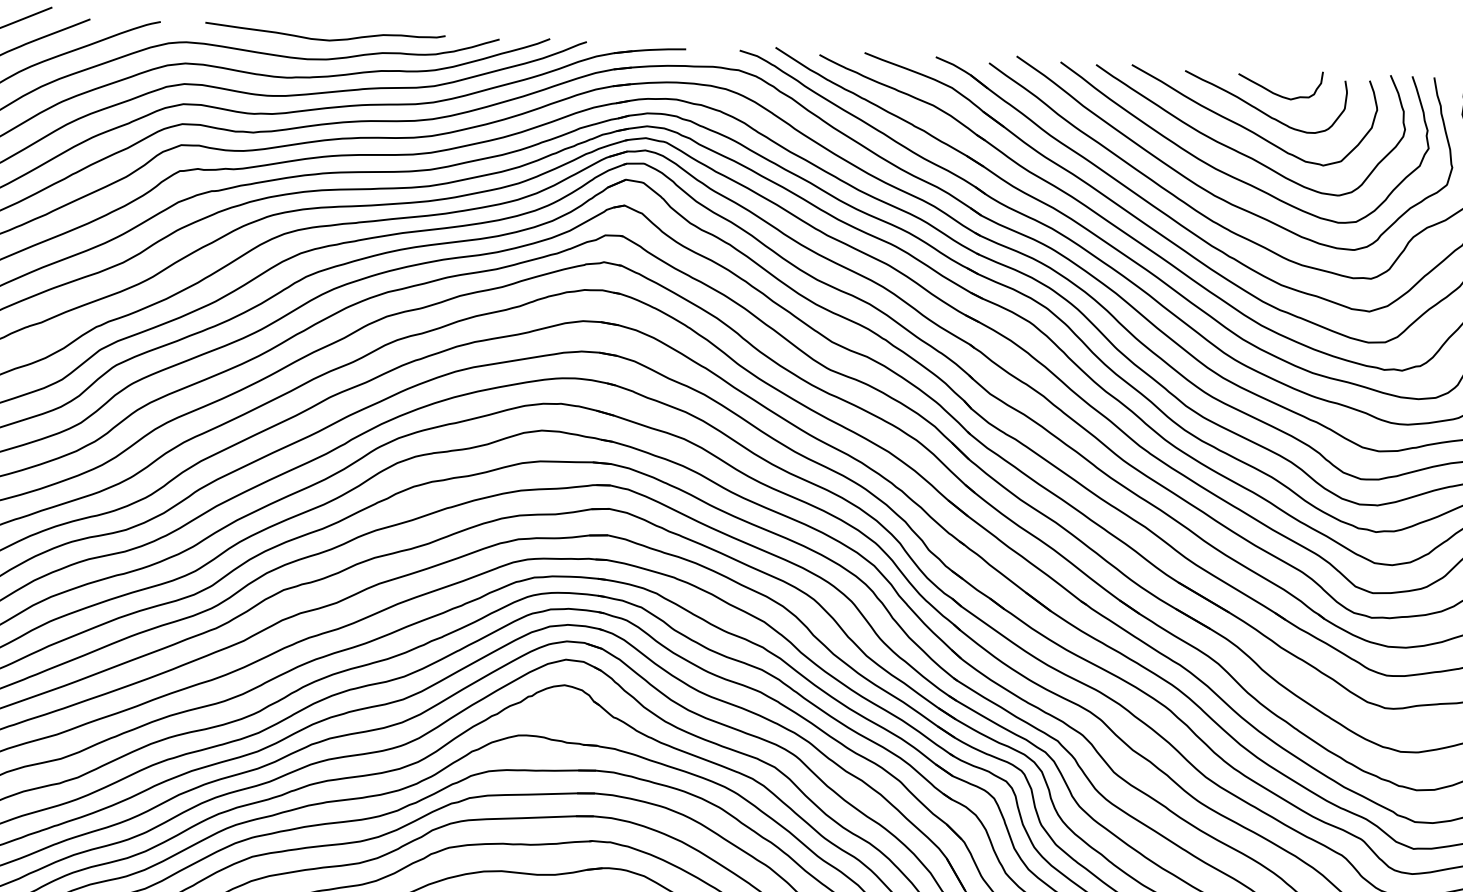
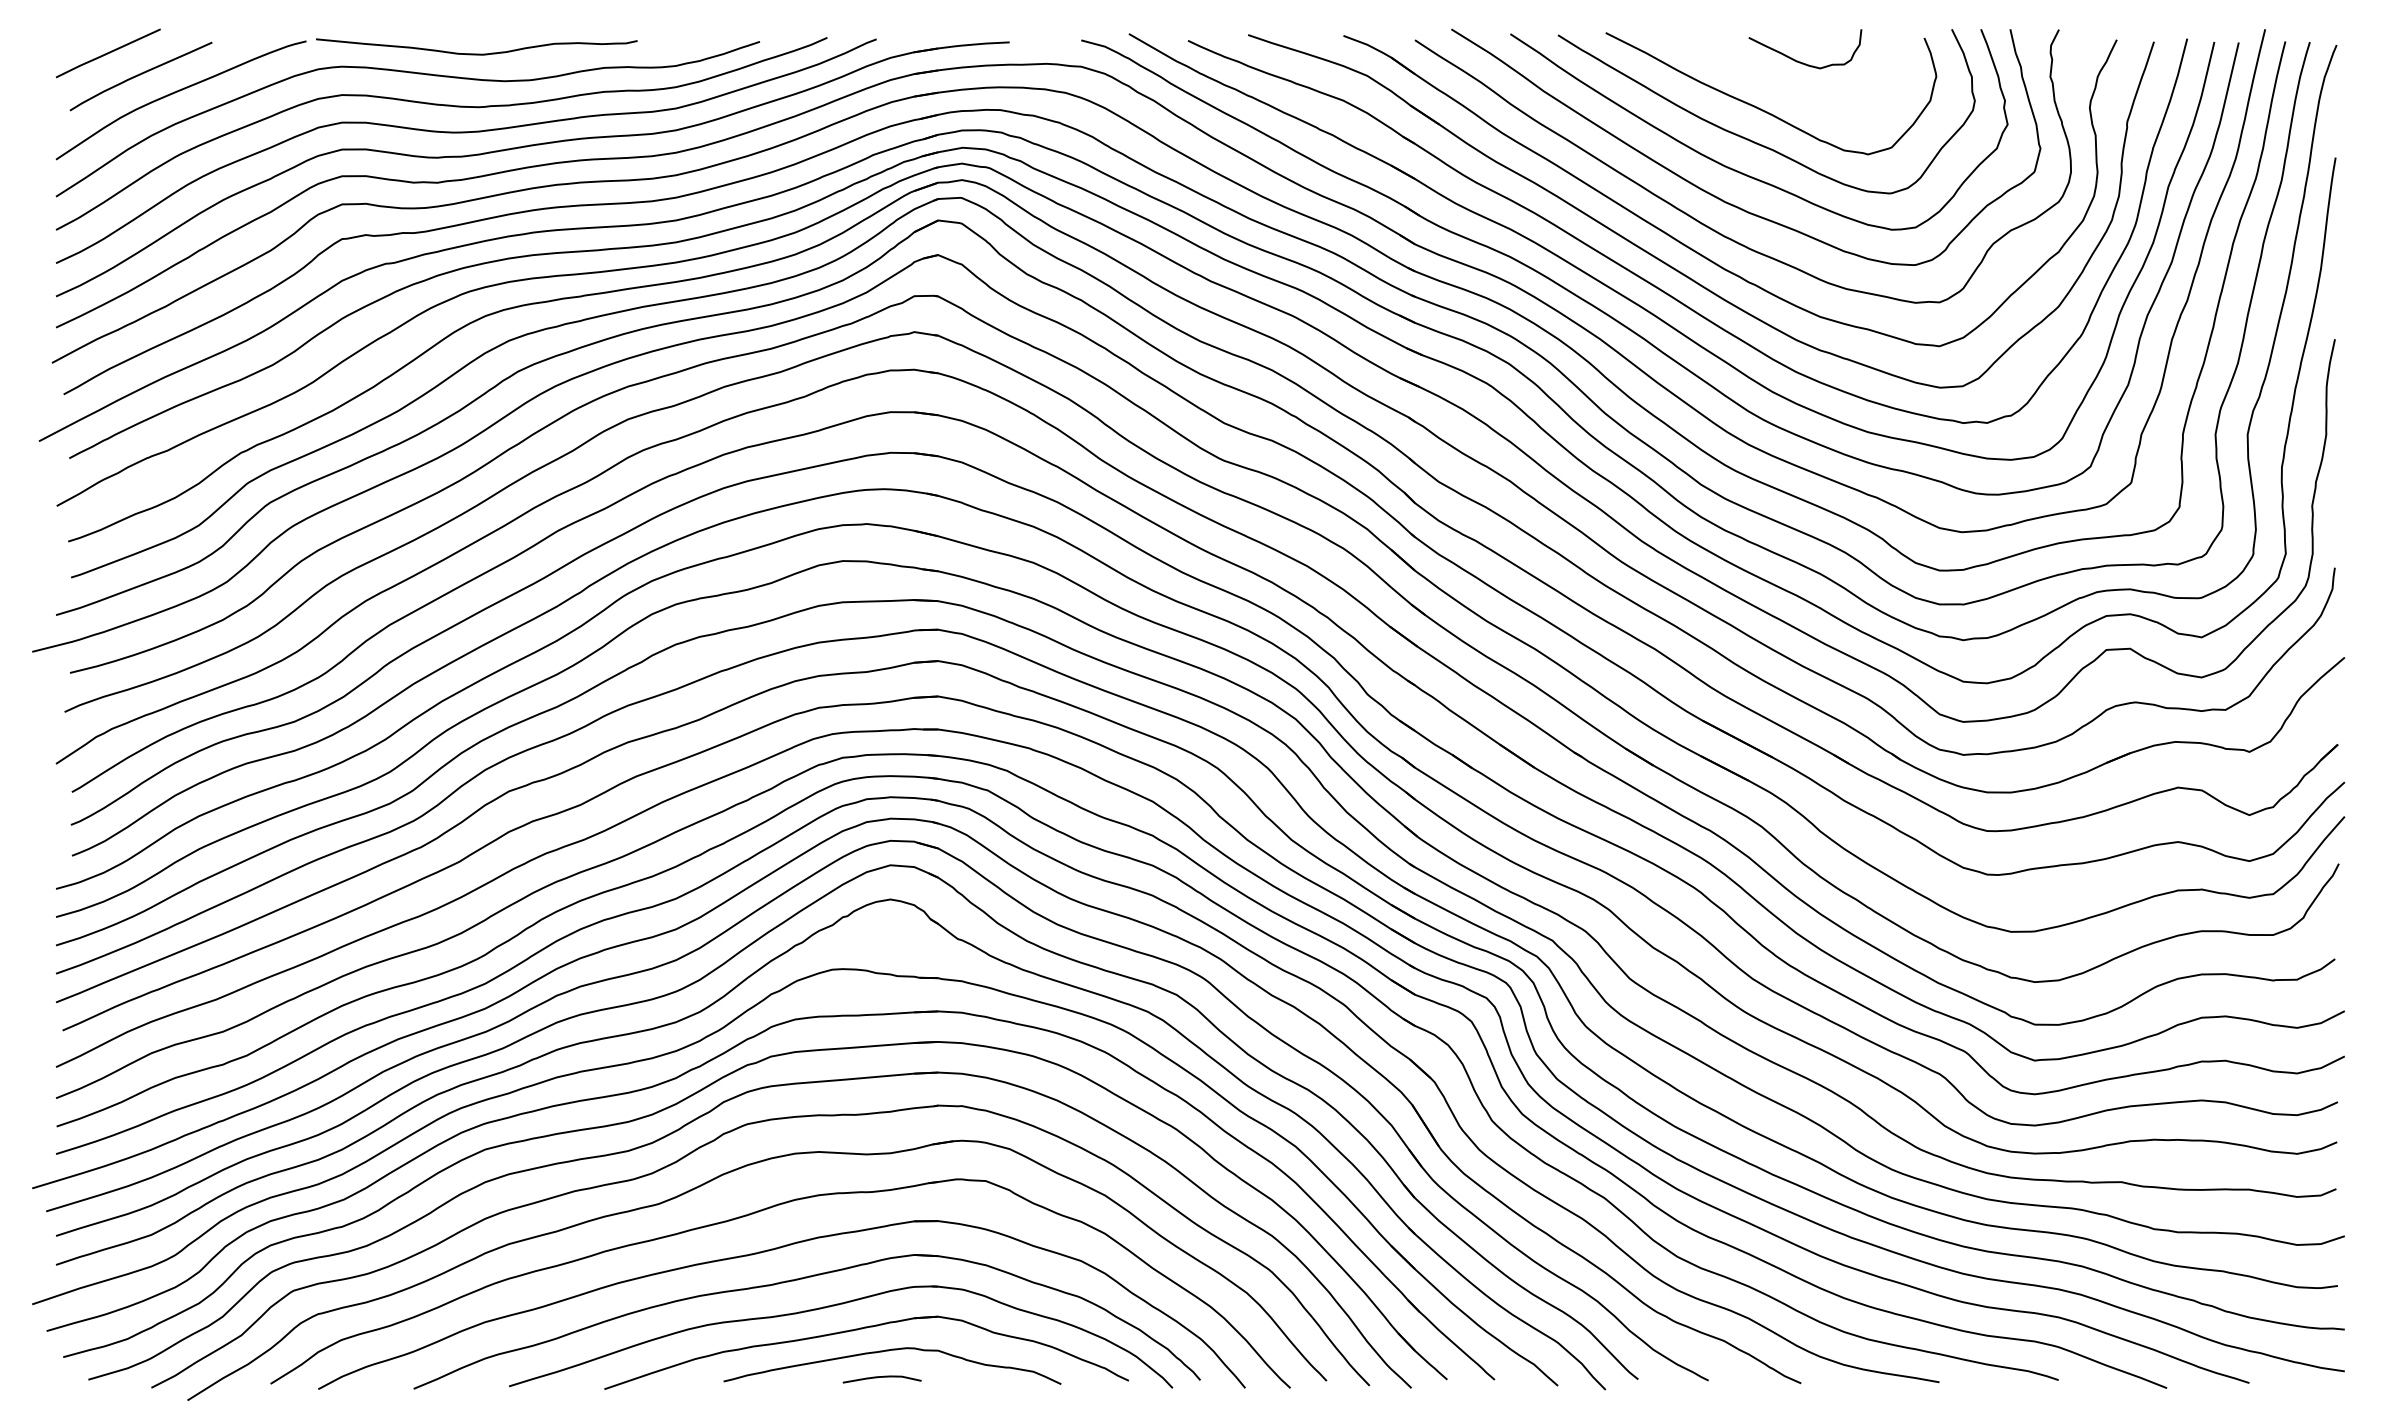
curve: (324, 39) -> (476, 53), moved
curve: (1260, 110) -> (1780, 84), removed

